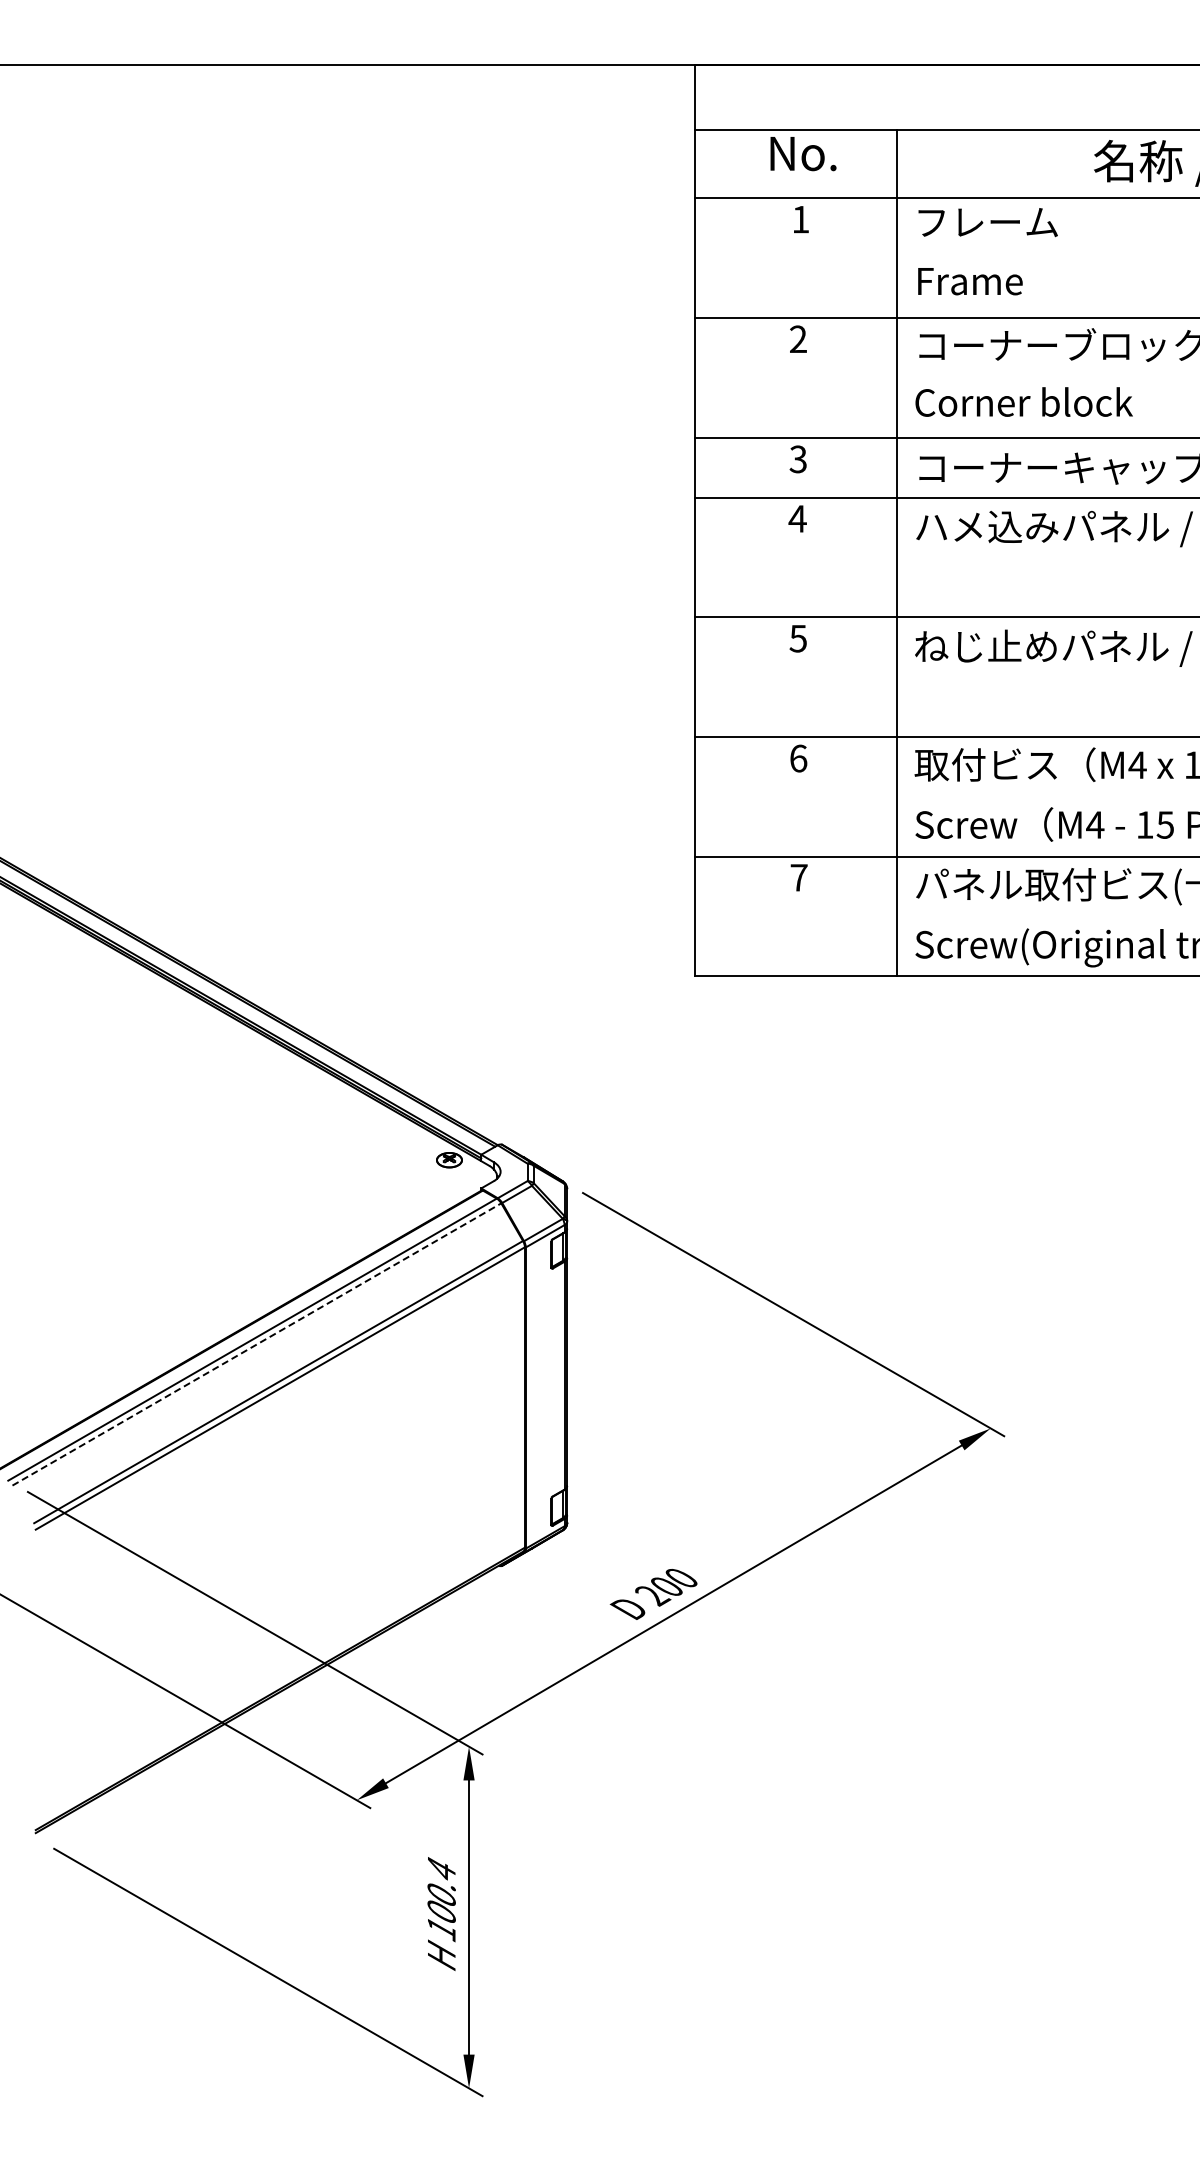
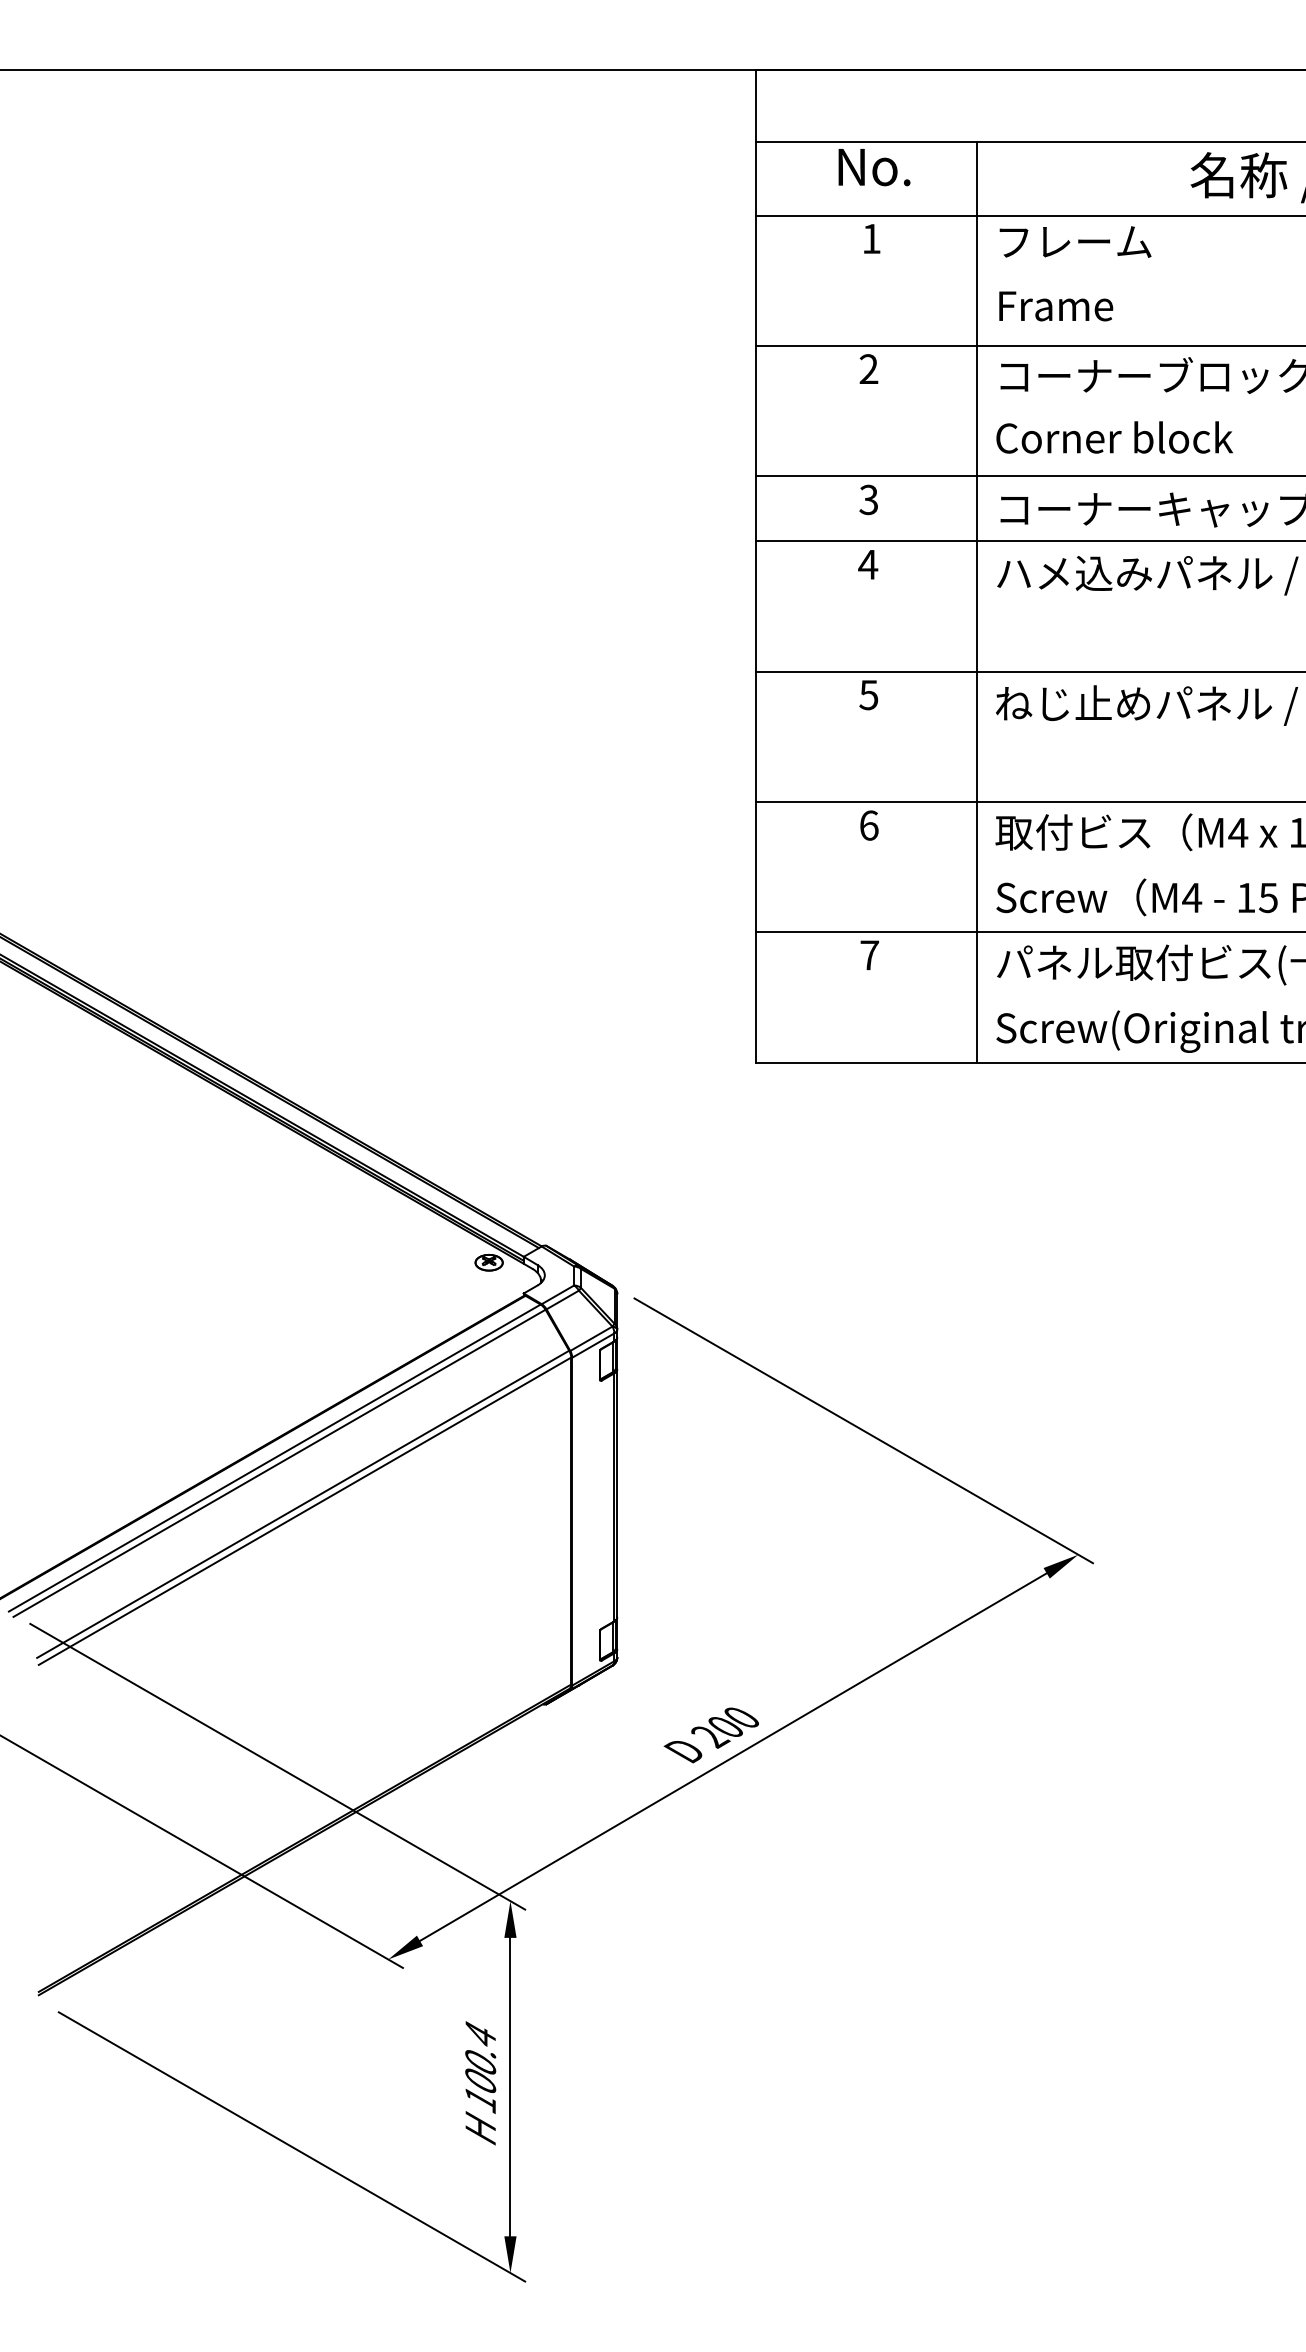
line: (257, 1344) -> (280, 1463), dashed -> solid

